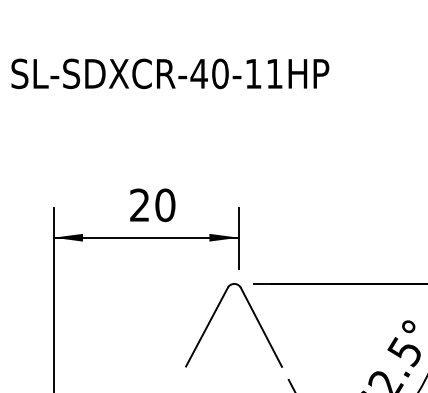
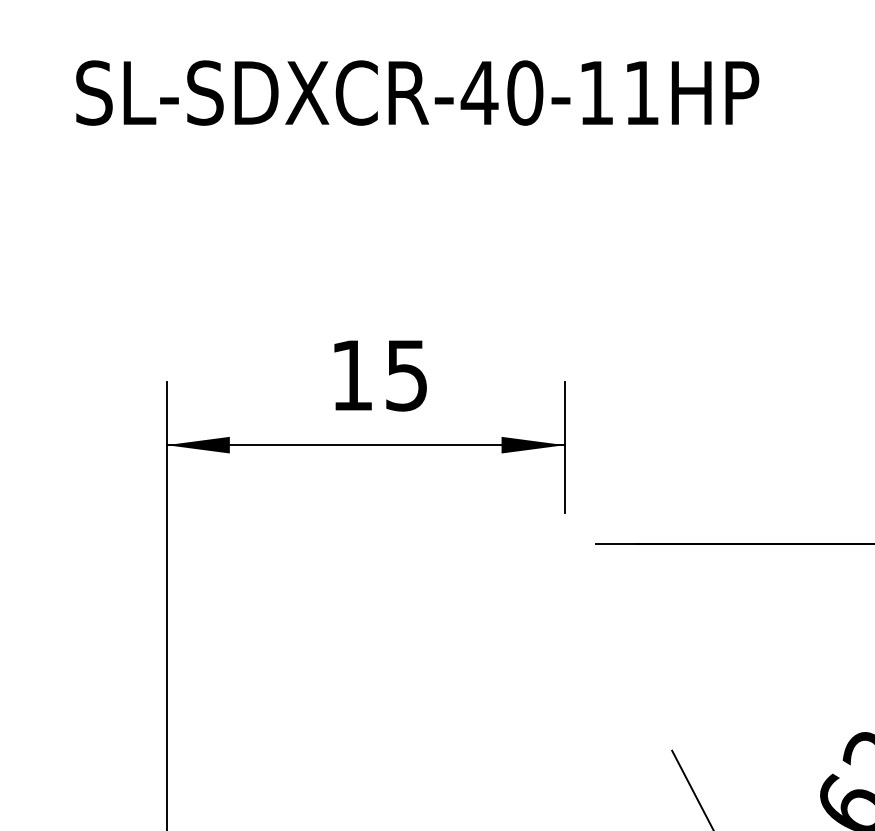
text: (152, 205) -> (379, 375), 20 -> 15
part: (214, 315) -> (512, 612), removed

